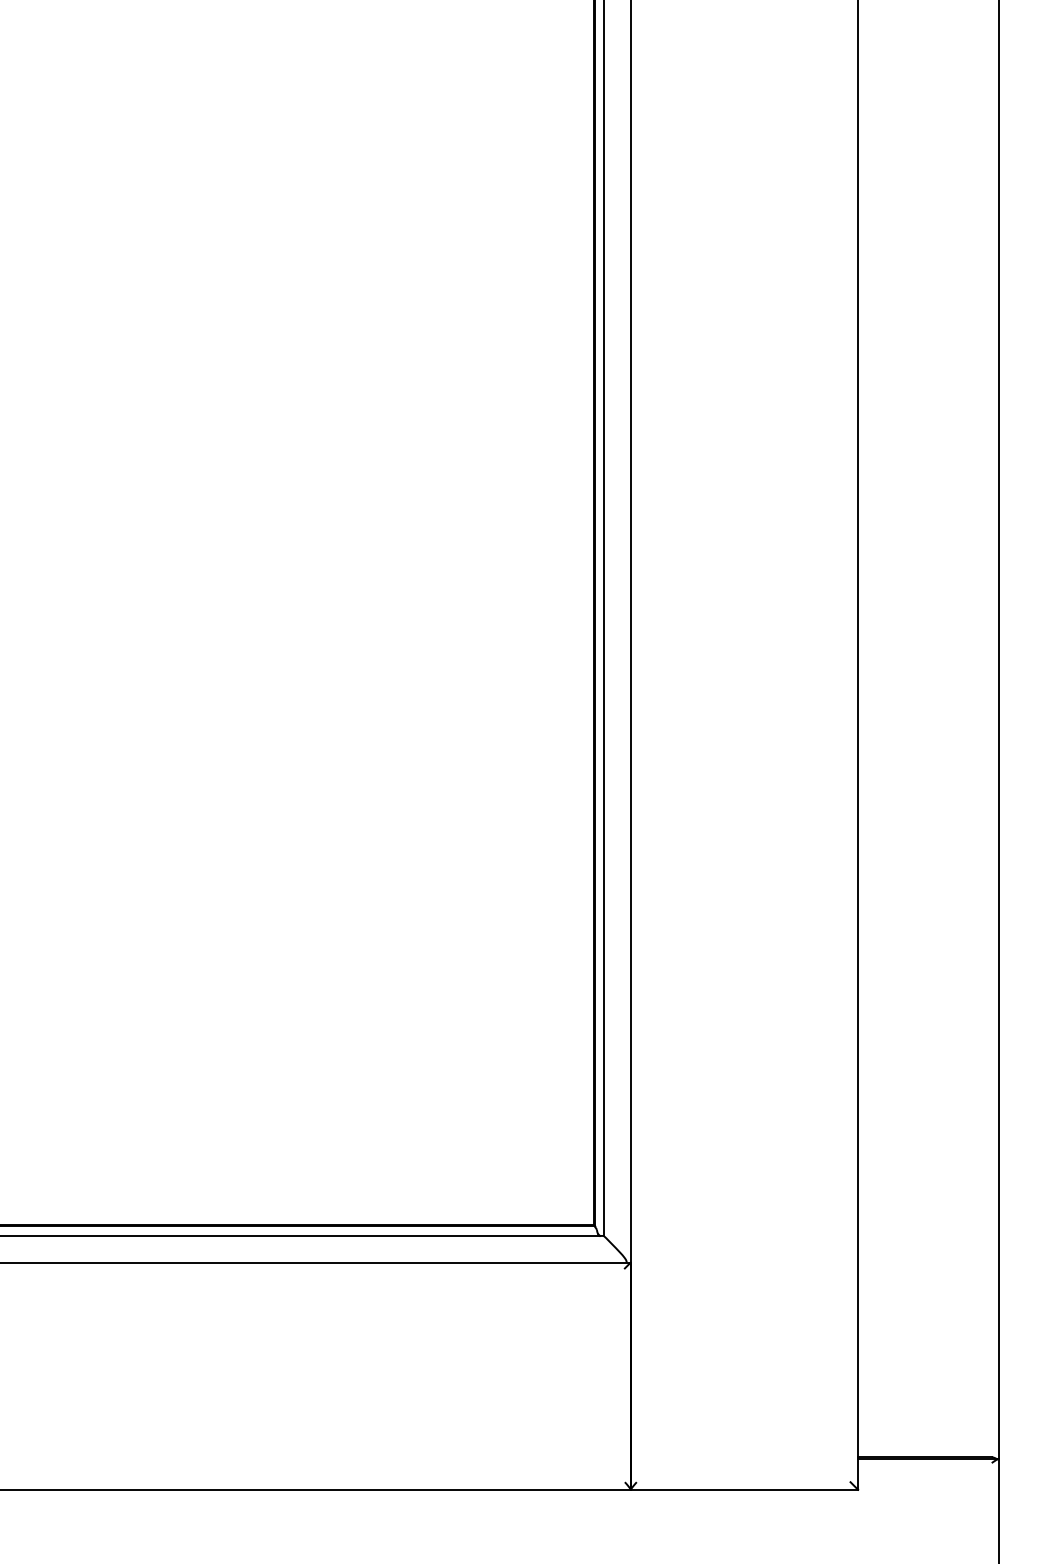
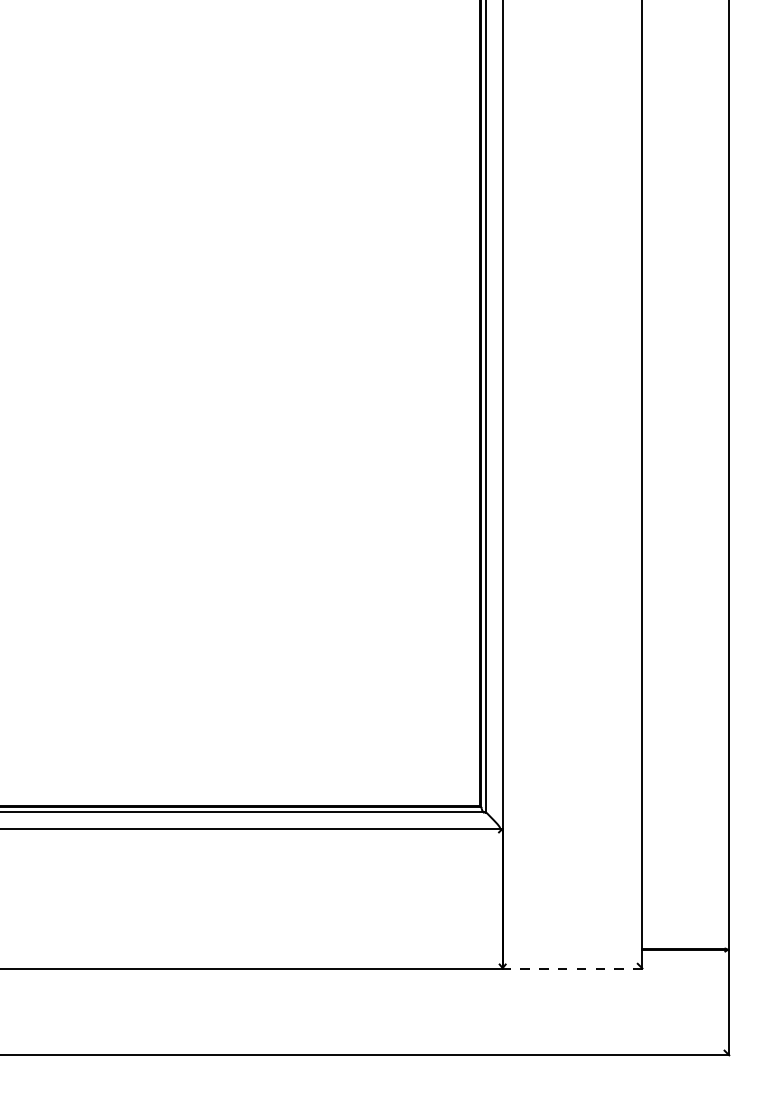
line: (744, 1489) -> (572, 968), solid -> dashed

